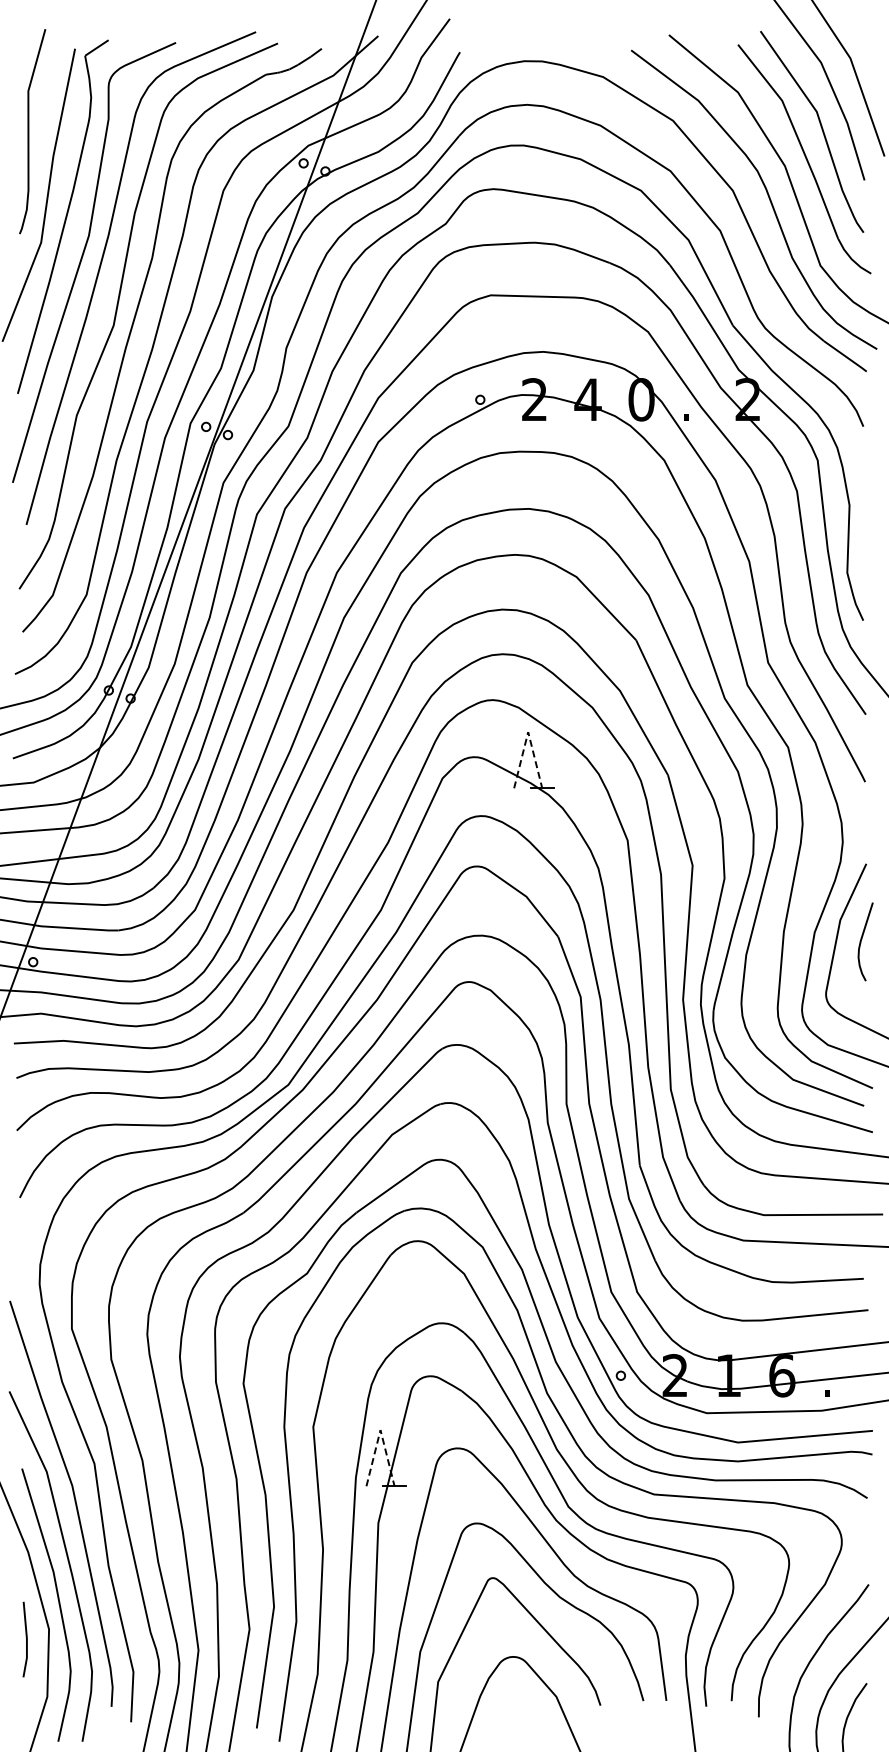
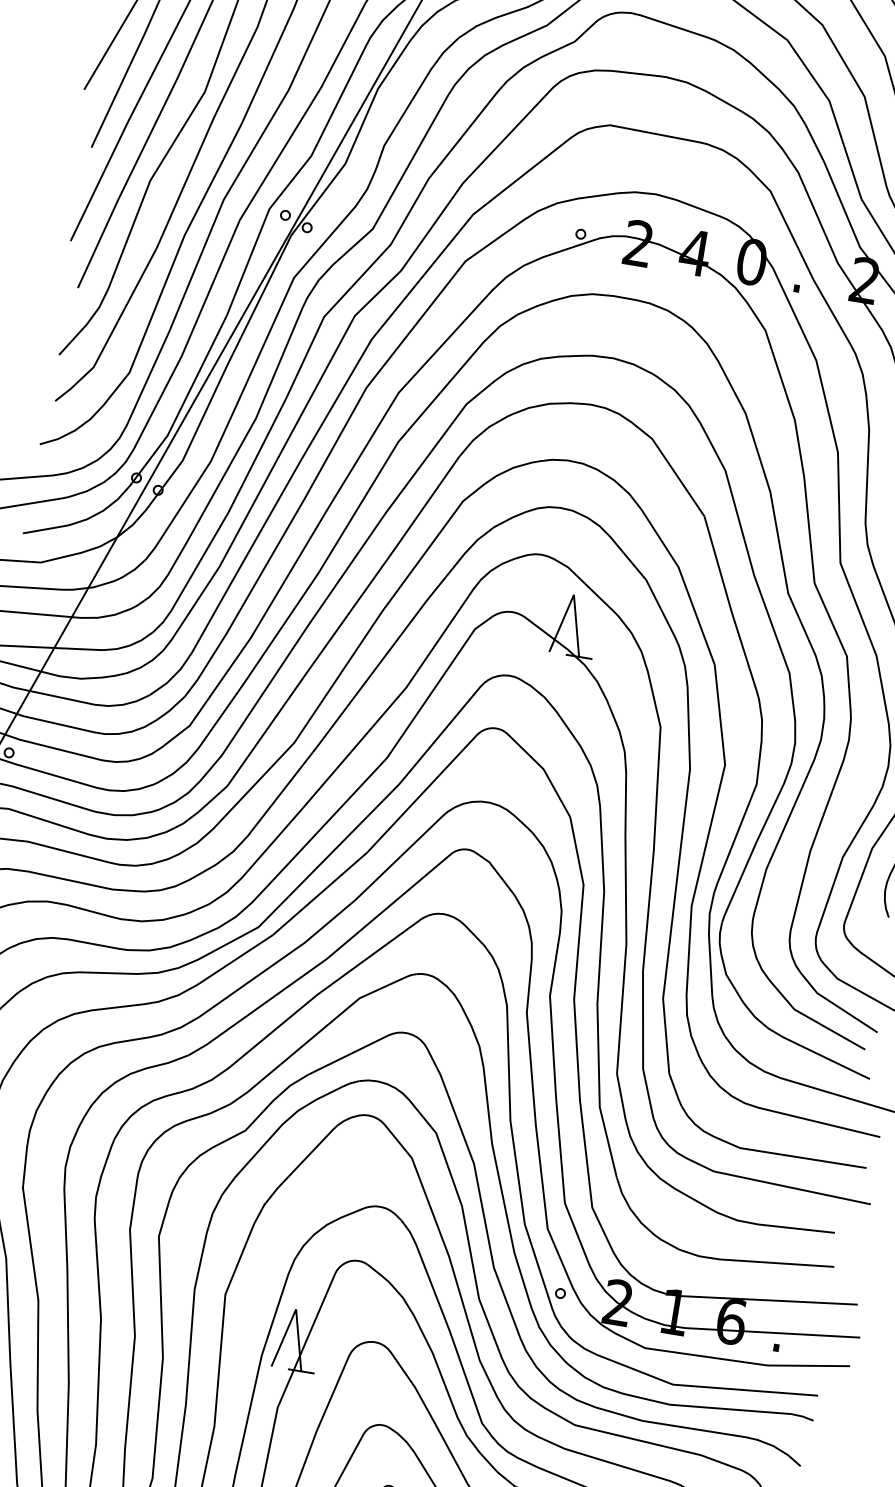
line: (528, 732) -> (574, 595), dashed -> solid
line: (380, 1430) -> (296, 1309), dashed -> solid

